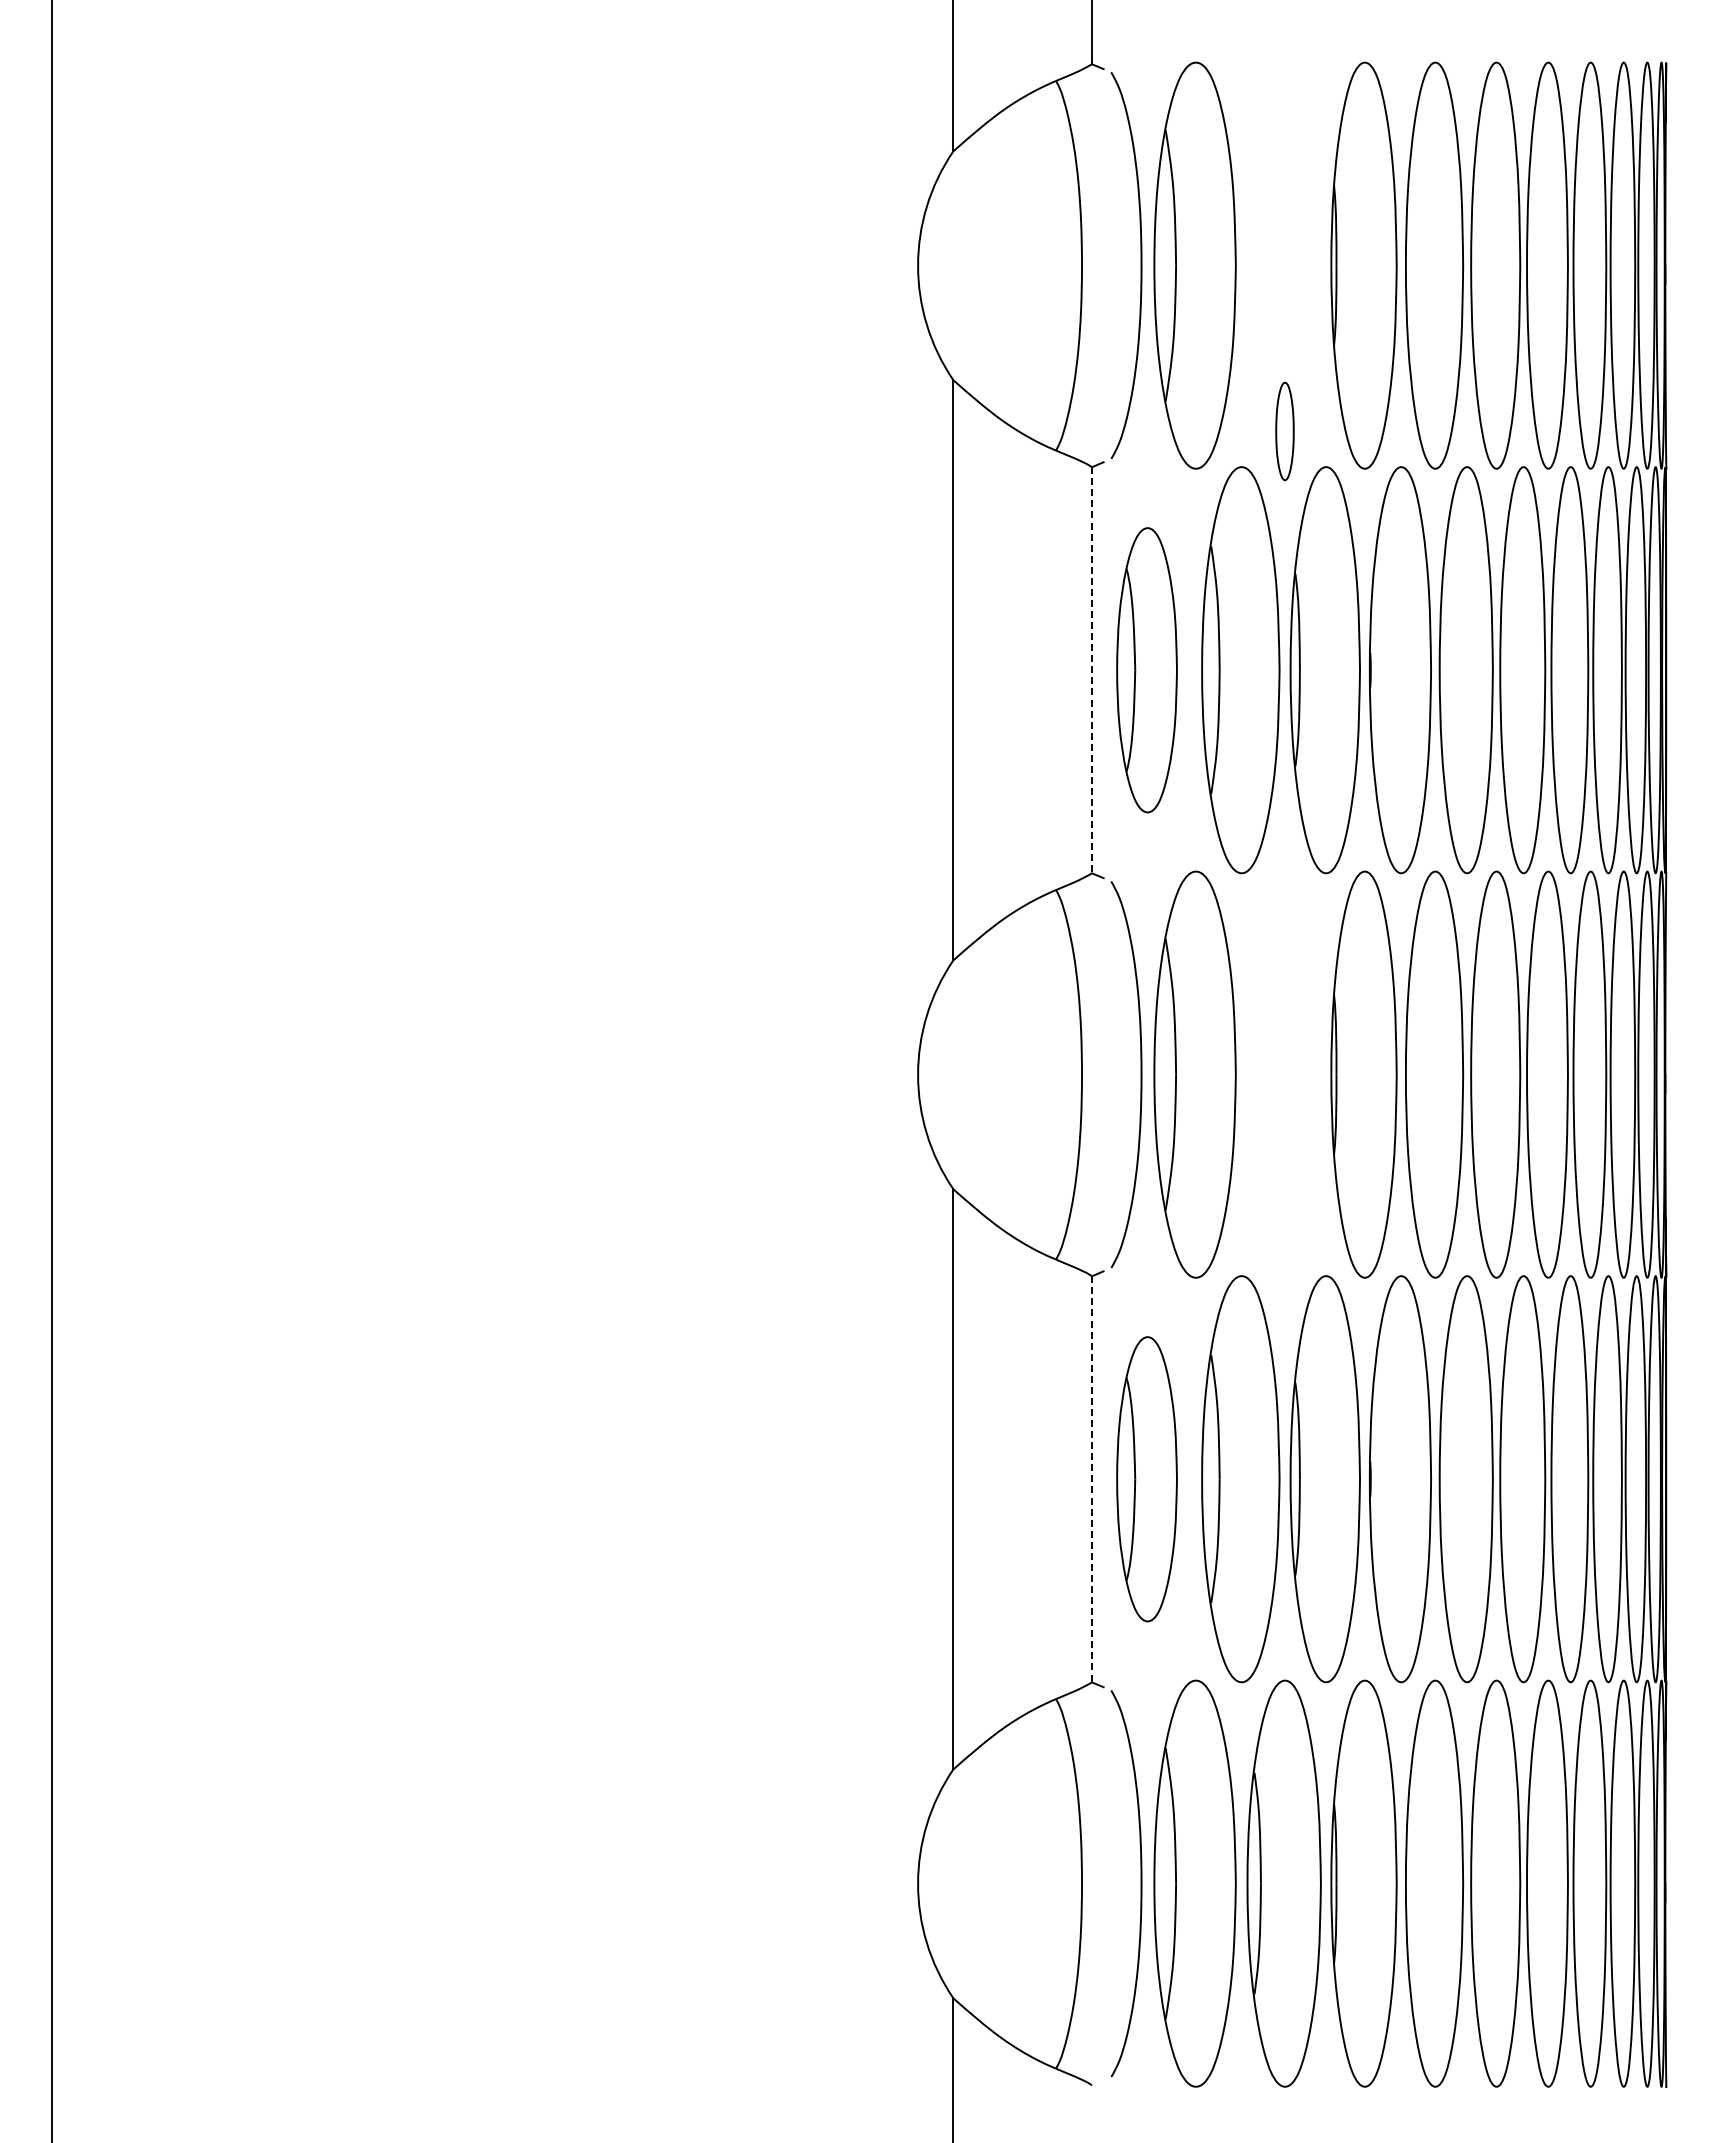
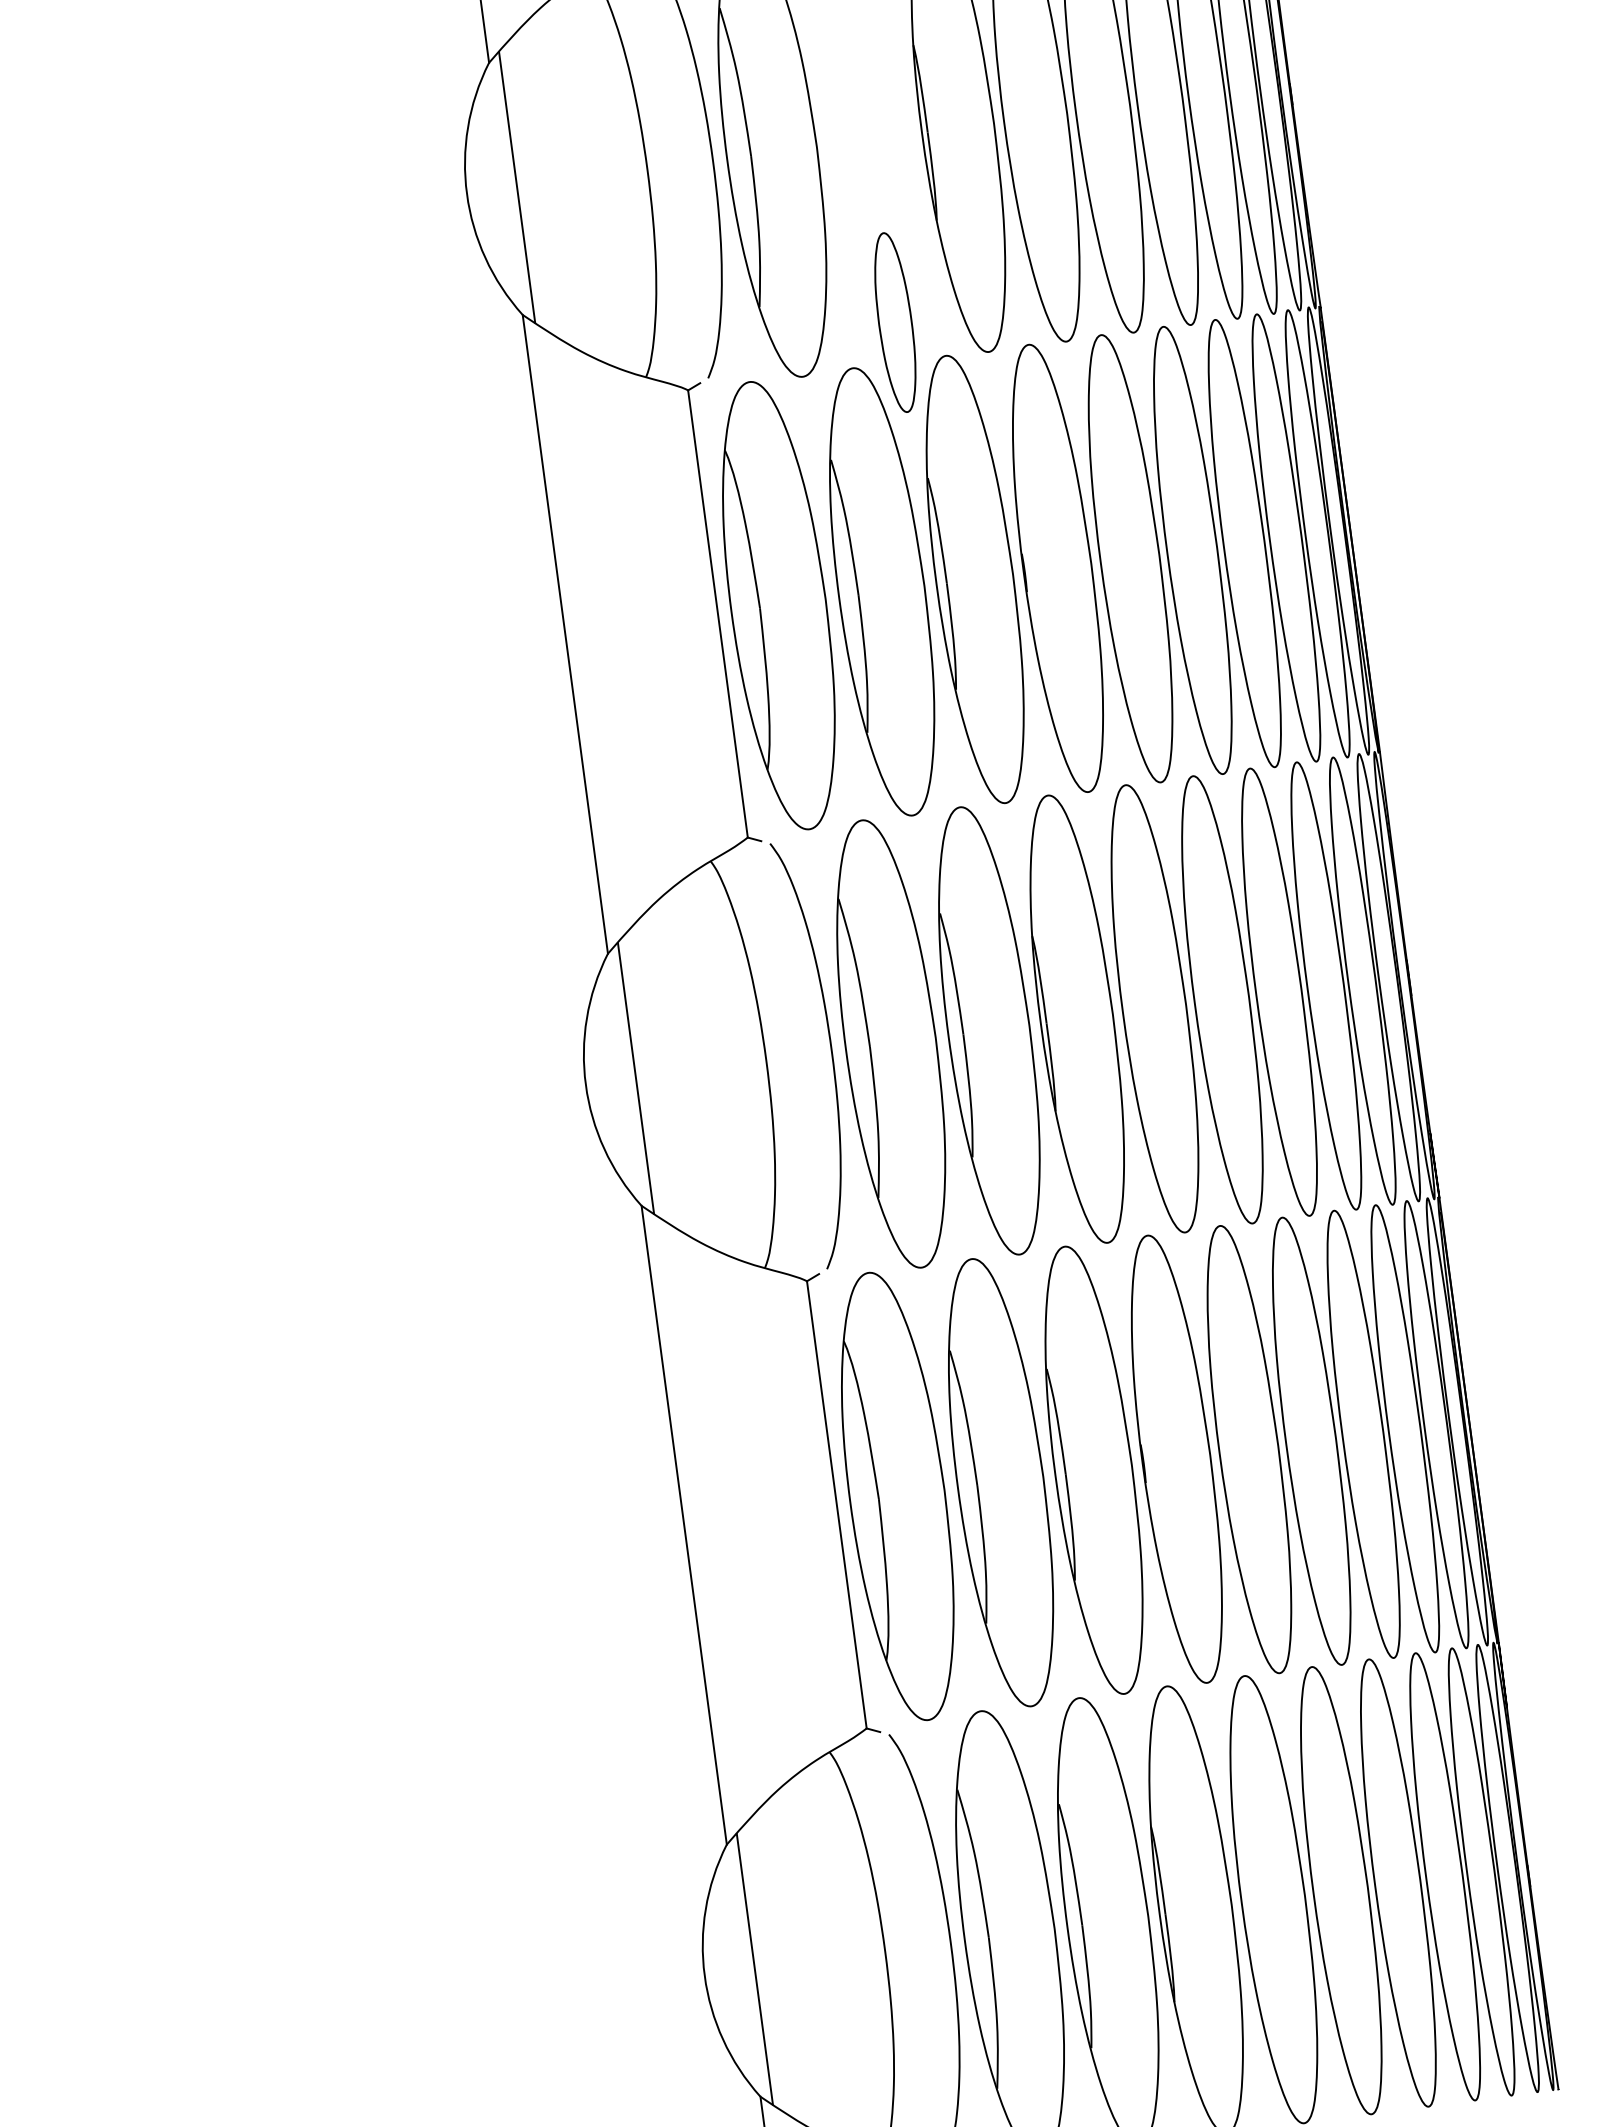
line: (963, 265) -> (516, 187), added
part: (1284, 431) -> (894, 322), size x1.67
line: (1092, 670) -> (718, 614), dashed -> solid
part: (1146, 670) -> (777, 606), size x1.43
line: (963, 1074) -> (635, 1077), added
part: (1283, 1074) -> (988, 1030), added
line: (1092, 1479) -> (837, 1504), dashed -> solid
part: (1146, 1479) -> (896, 1497), size x1.43
line: (963, 1883) -> (754, 1968), added

